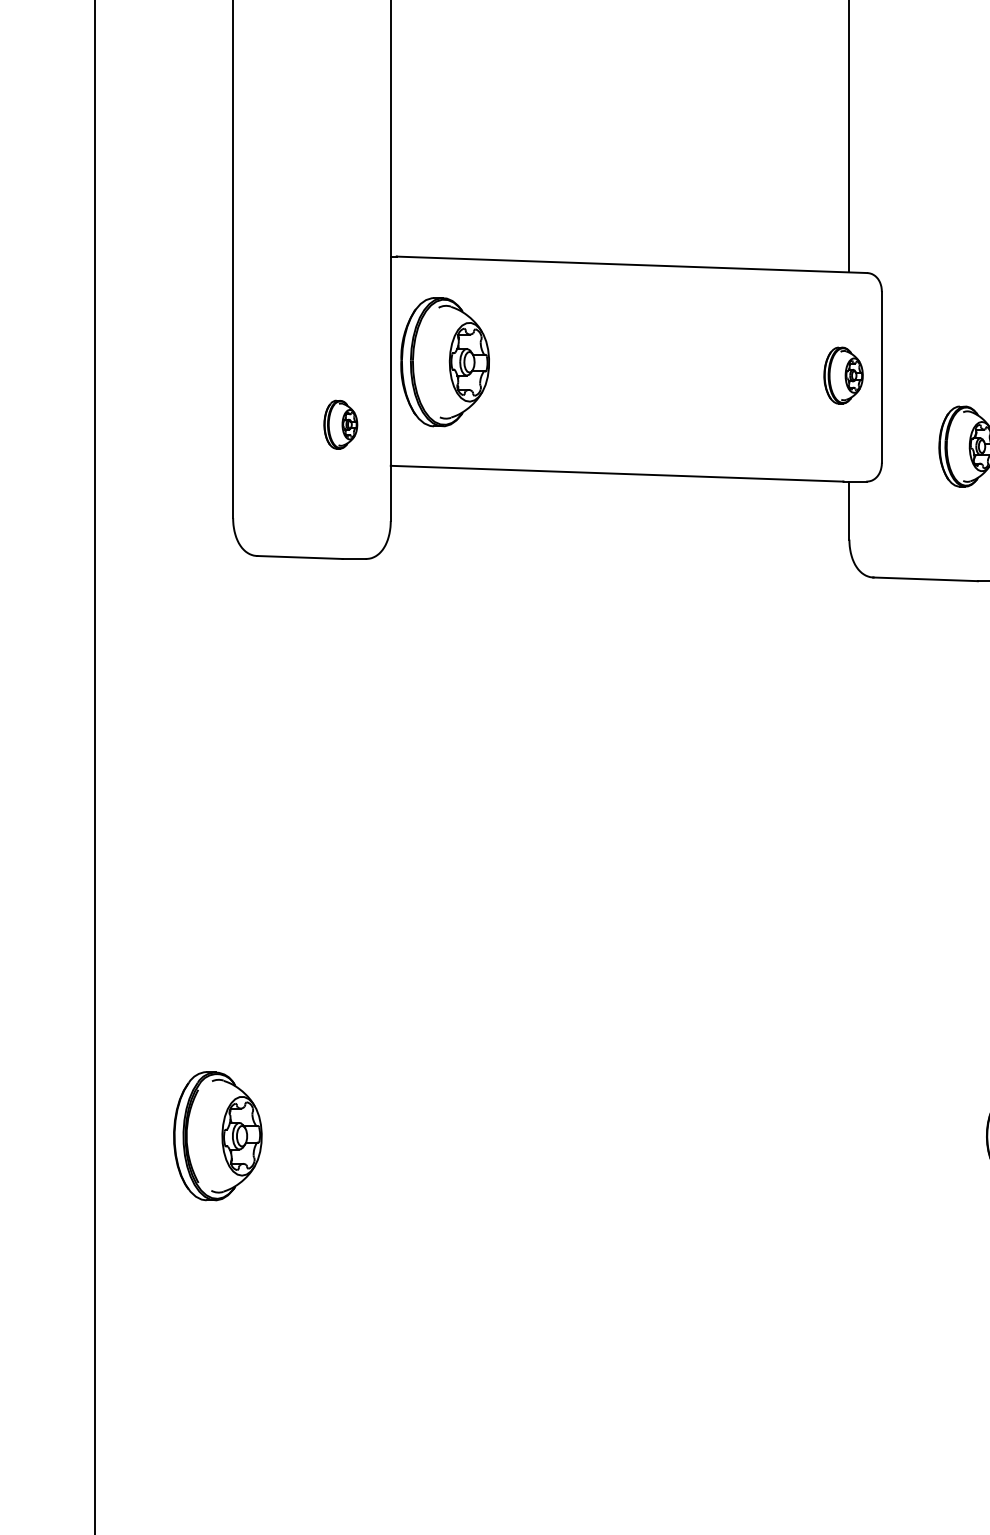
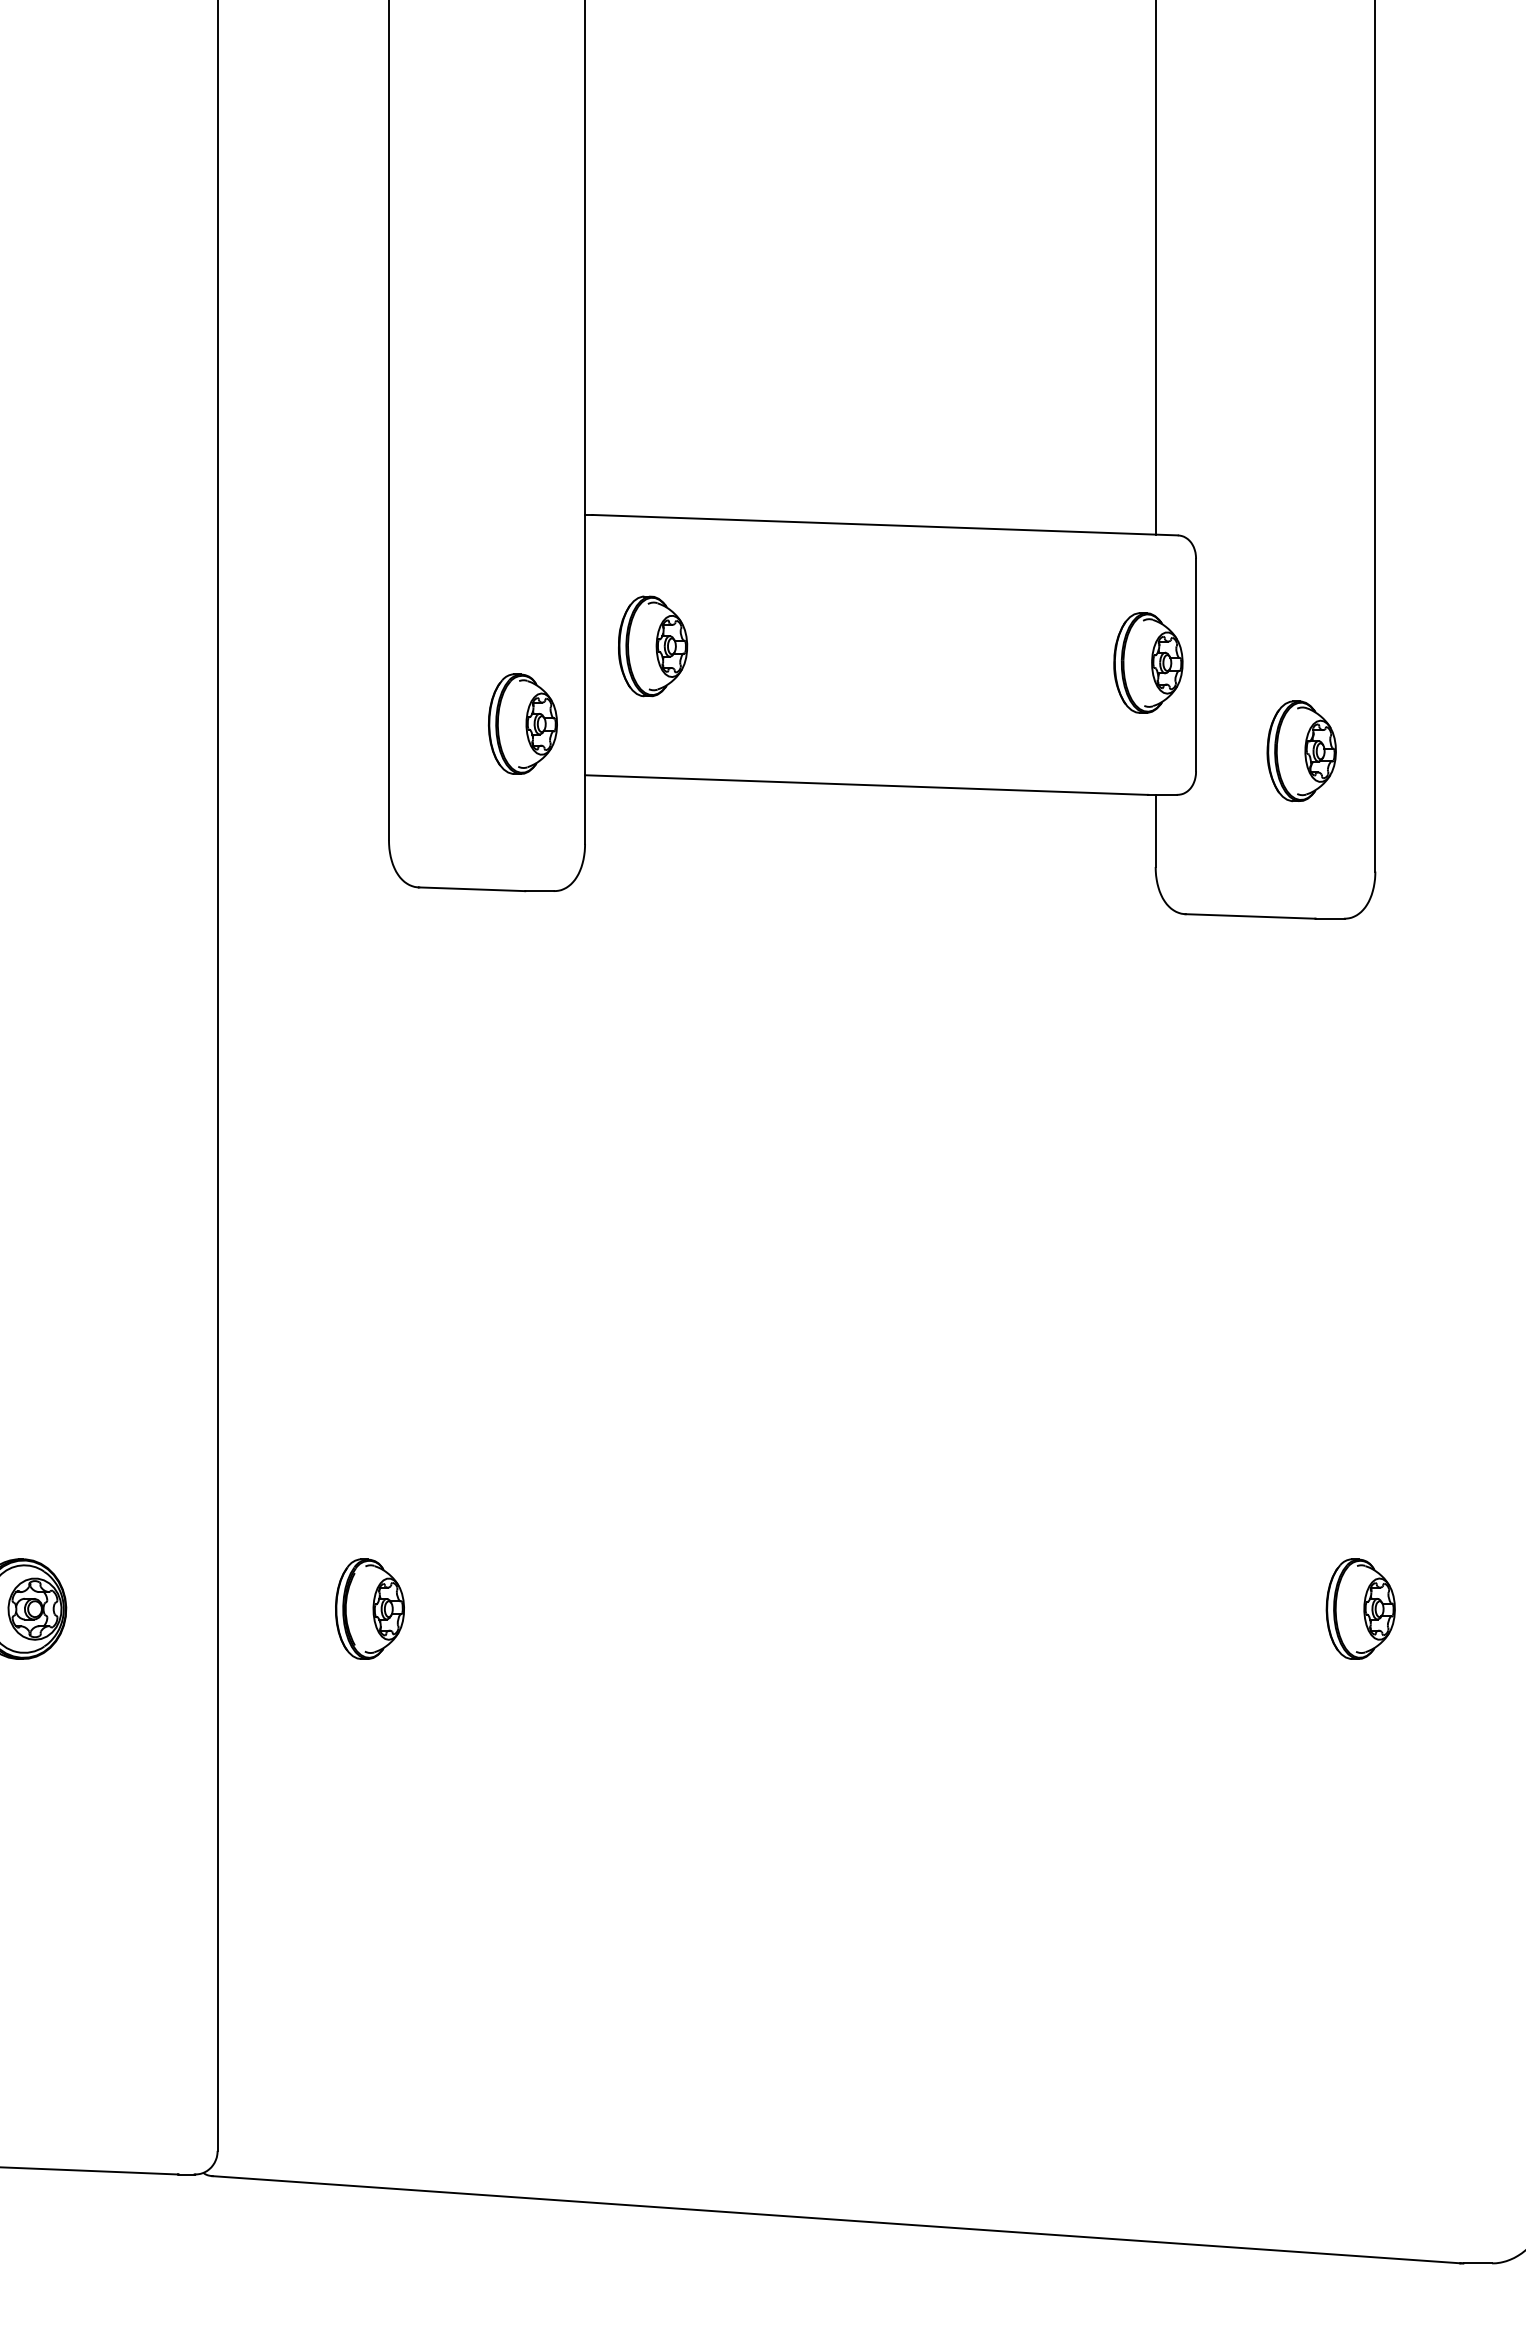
part: (445, 362) -> (653, 646), size x0.62
part: (843, 375) -> (1148, 662), size x1.43
part: (340, 424) -> (522, 723), size x1.67
part: (217, 1135) -> (369, 1608), size x0.62

